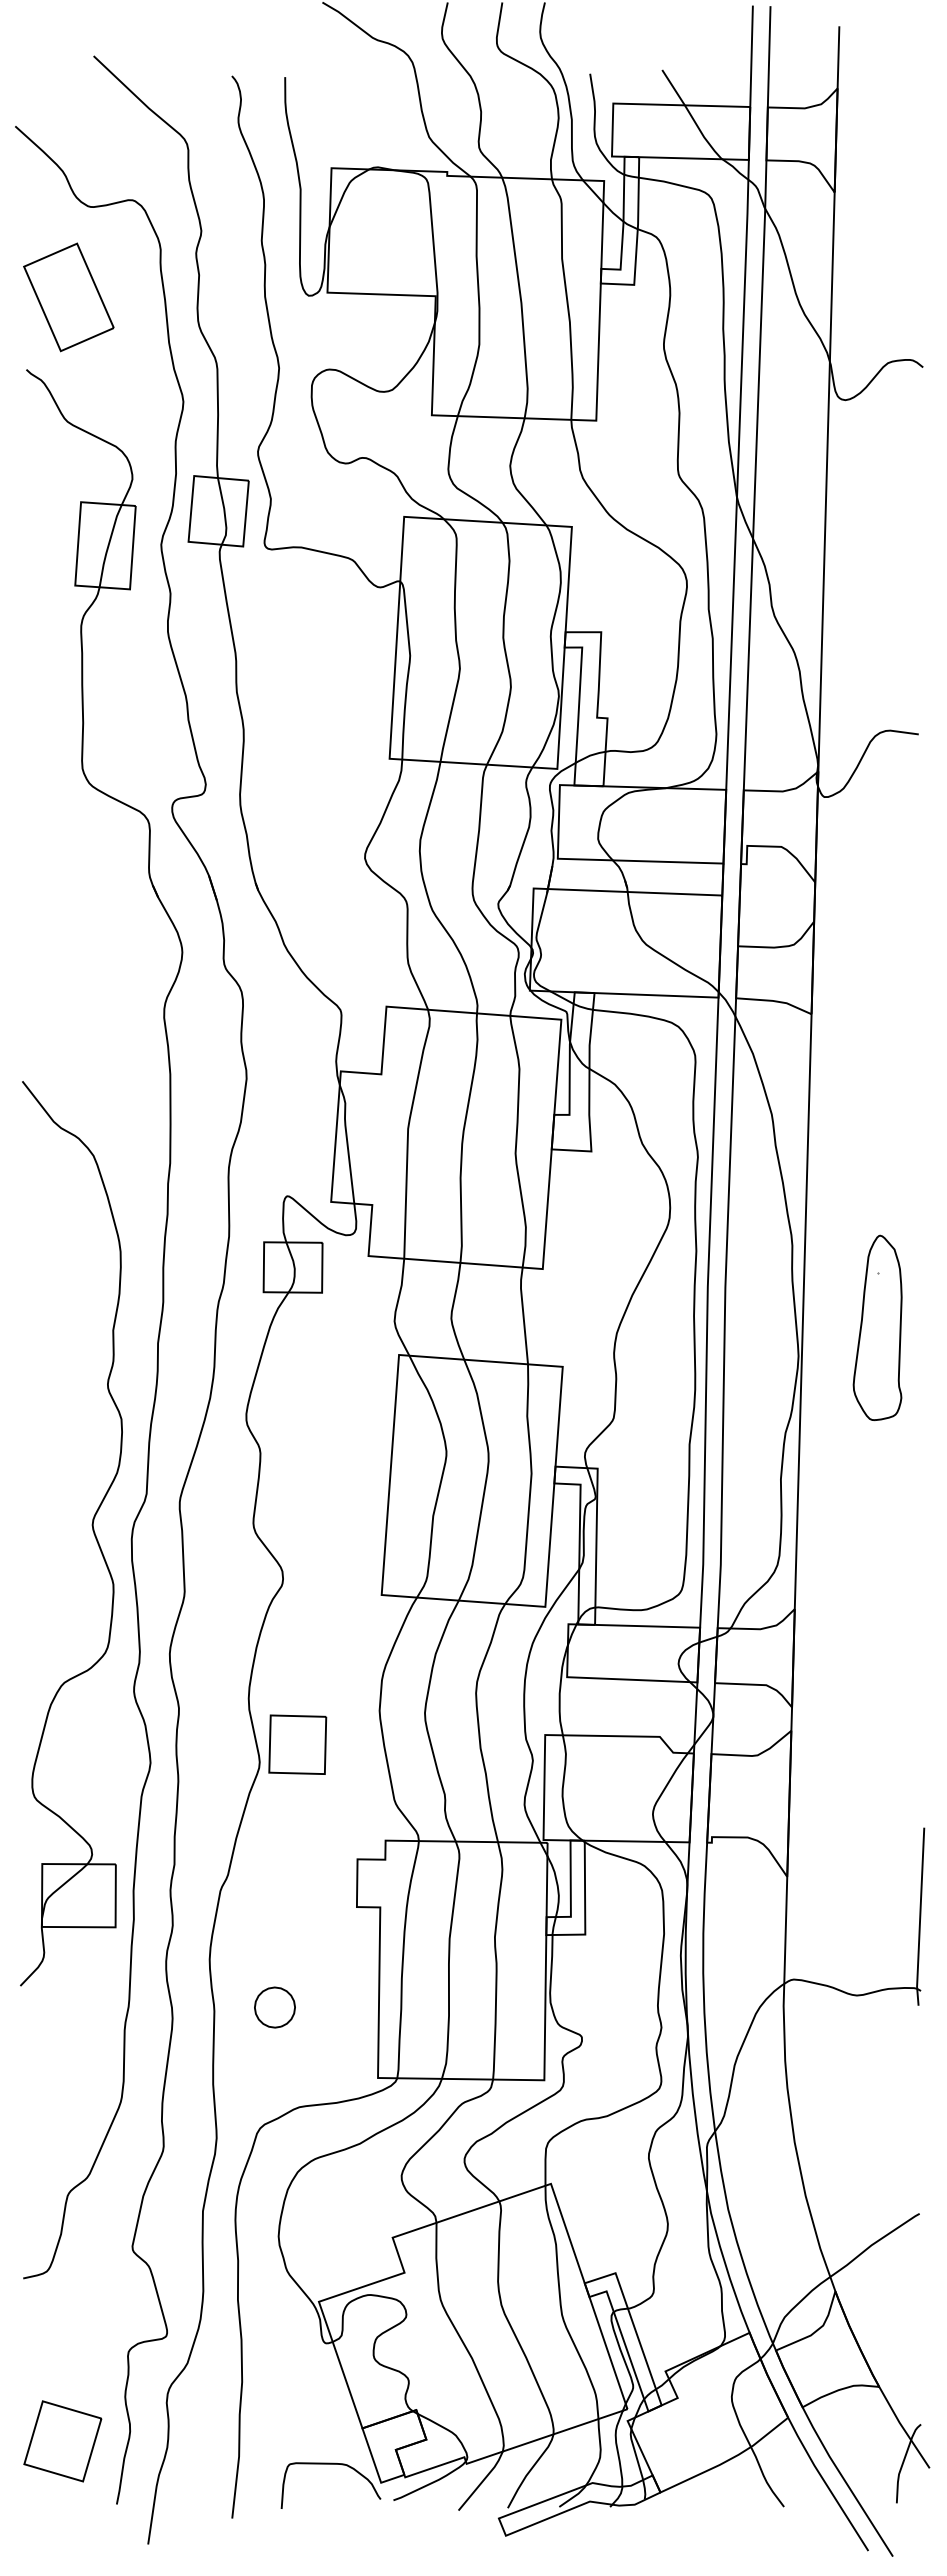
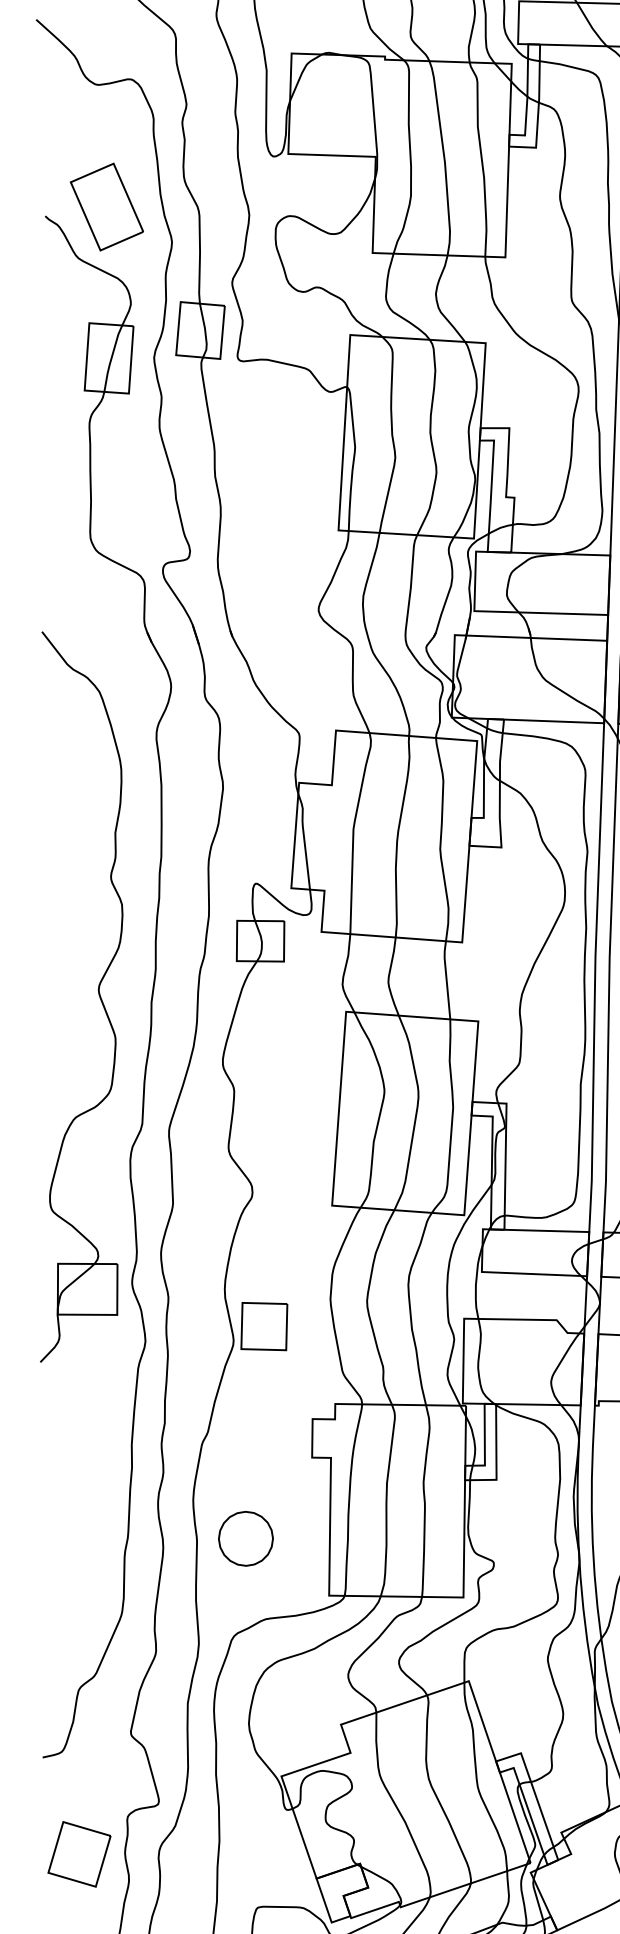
part: (68, 297) -> (106, 207), moved
part: (92, 1530) -> (98, 994), moved
part: (274, 2007) -> (245, 1538), size x1.67
part: (62, 2441) -> (79, 1854), moved

